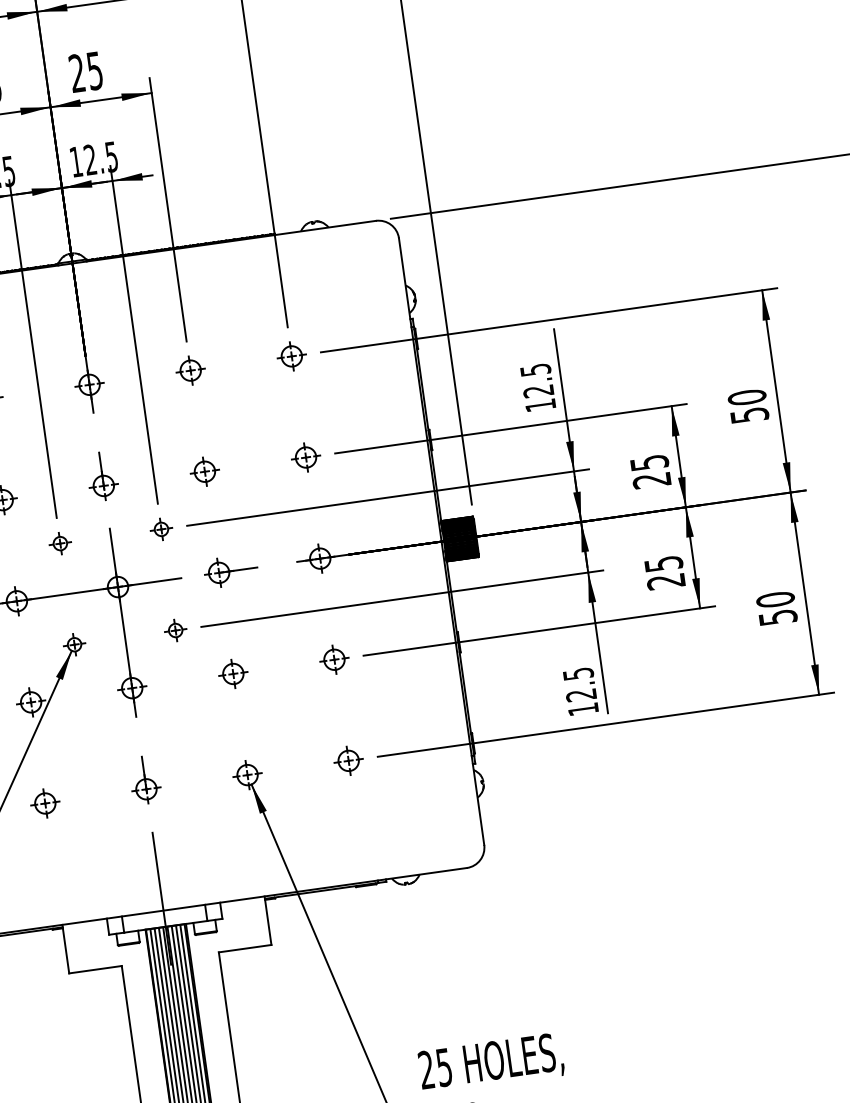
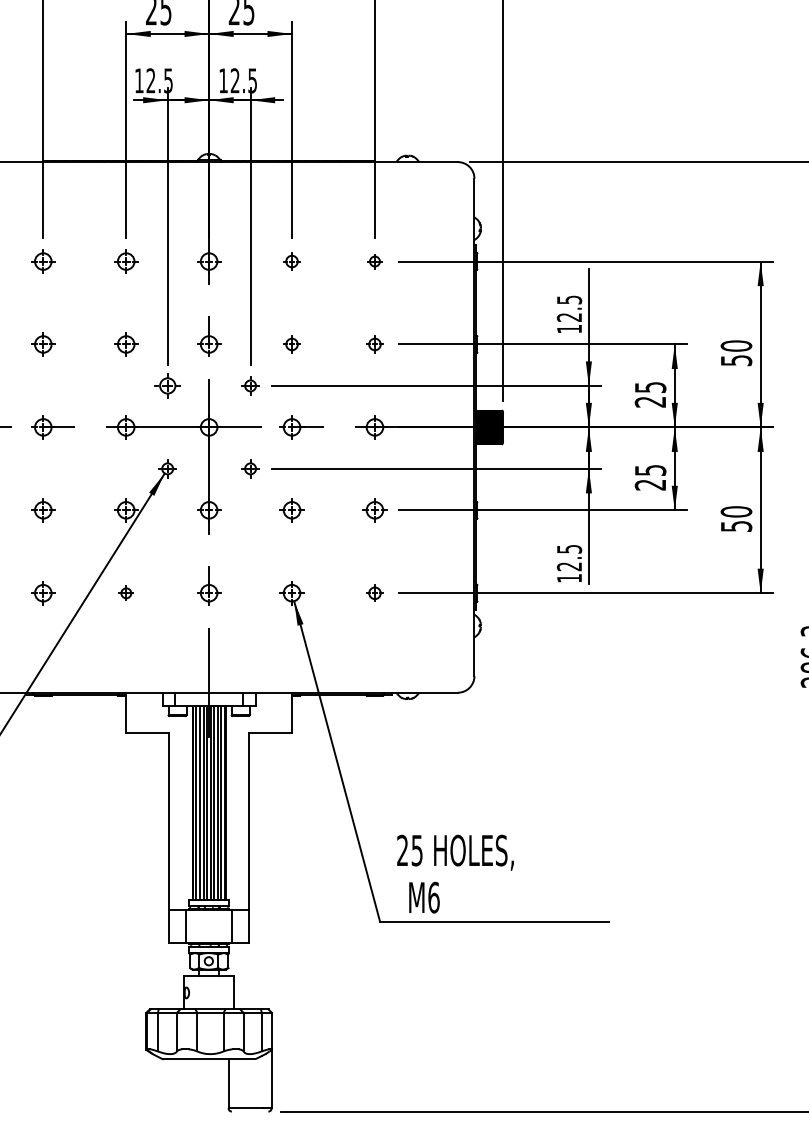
part: (291, 356) -> (374, 261), size x0.6
part: (190, 370) -> (291, 261), size x0.7
part: (305, 457) -> (374, 344), size x0.7
part: (204, 471) -> (291, 344), size x0.7
part: (60, 543) -> (167, 385), size x1.4
part: (348, 761) -> (374, 593), size x0.7
part: (45, 803) -> (126, 593), size x0.6

